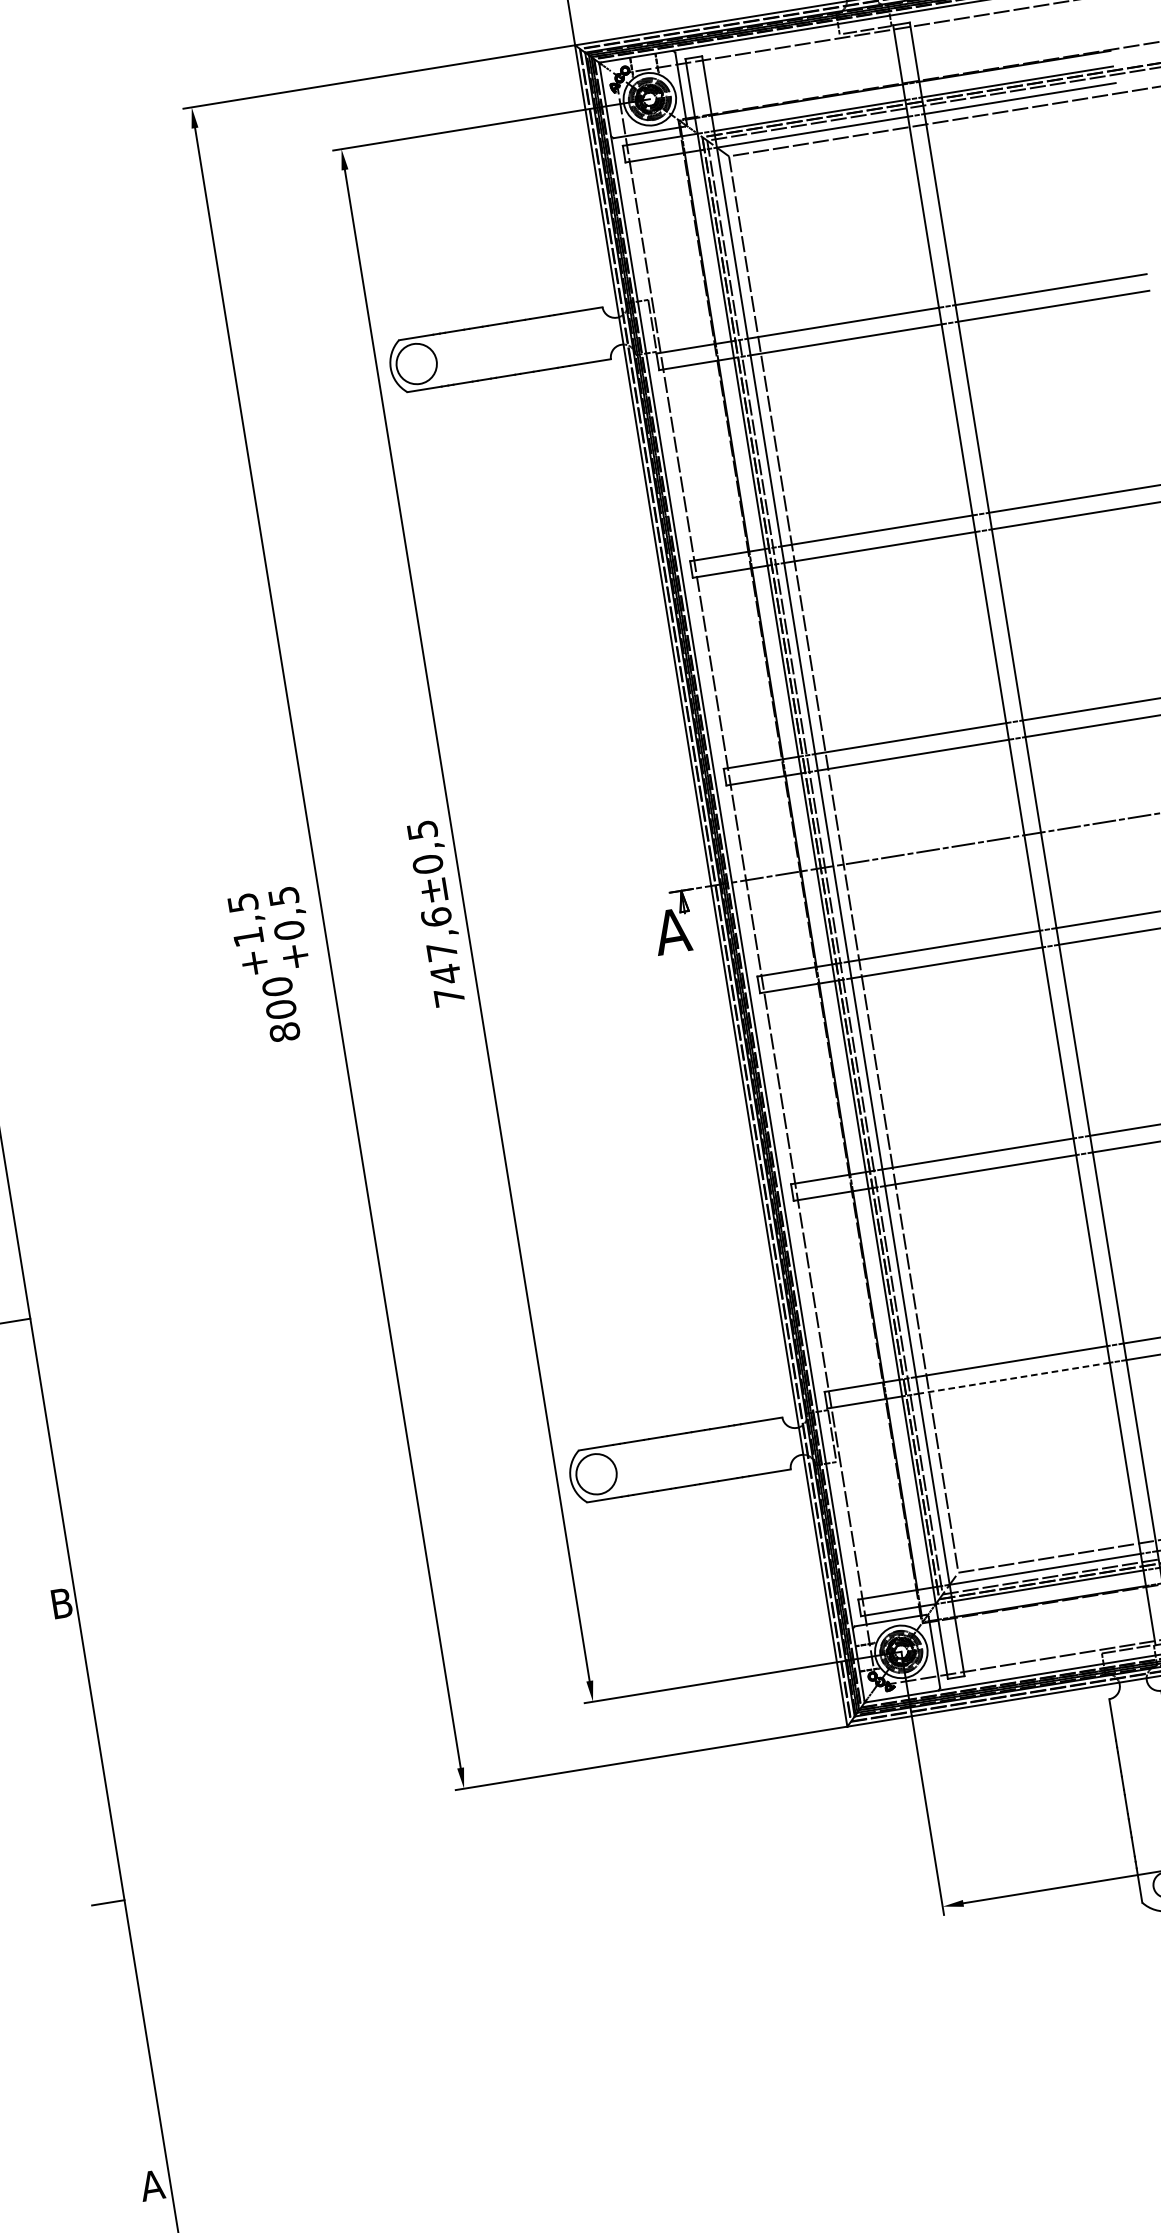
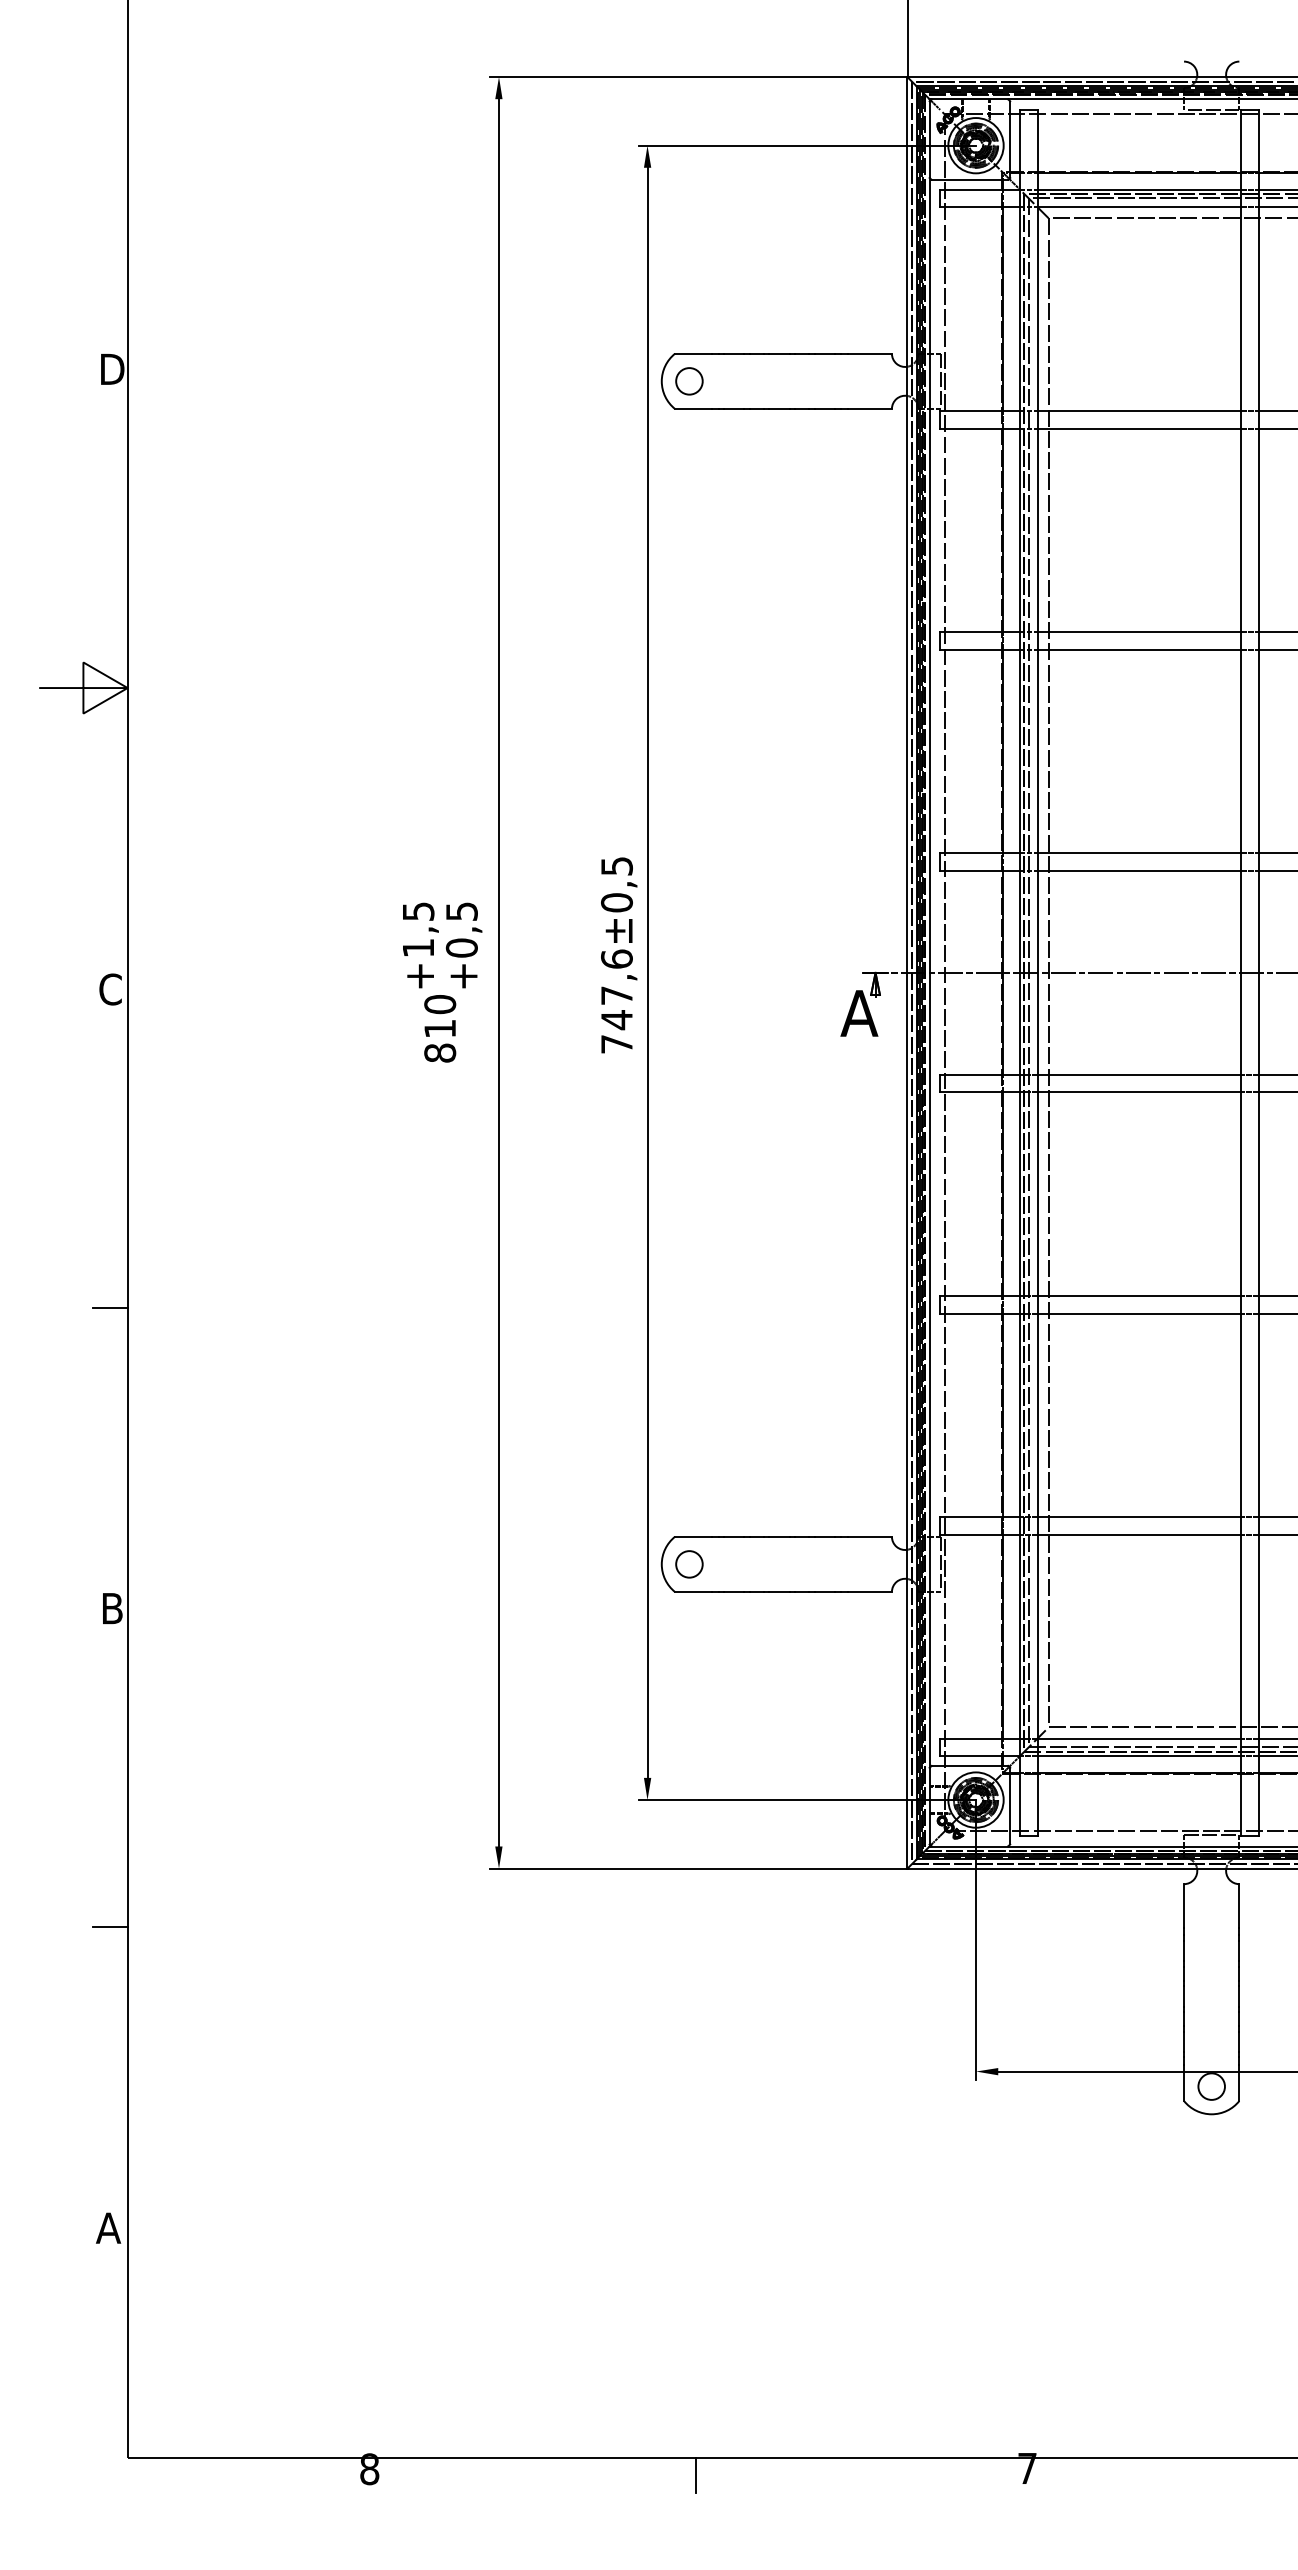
circle: (416, 364) -> (689, 381), size x0.62
text: (281, 1009) -> (440, 1028), 800 -> 810
line: (1014, 1377) -> (1139, 1534), dashed -> solid
circle: (596, 1474) -> (689, 1564), size x0.62

